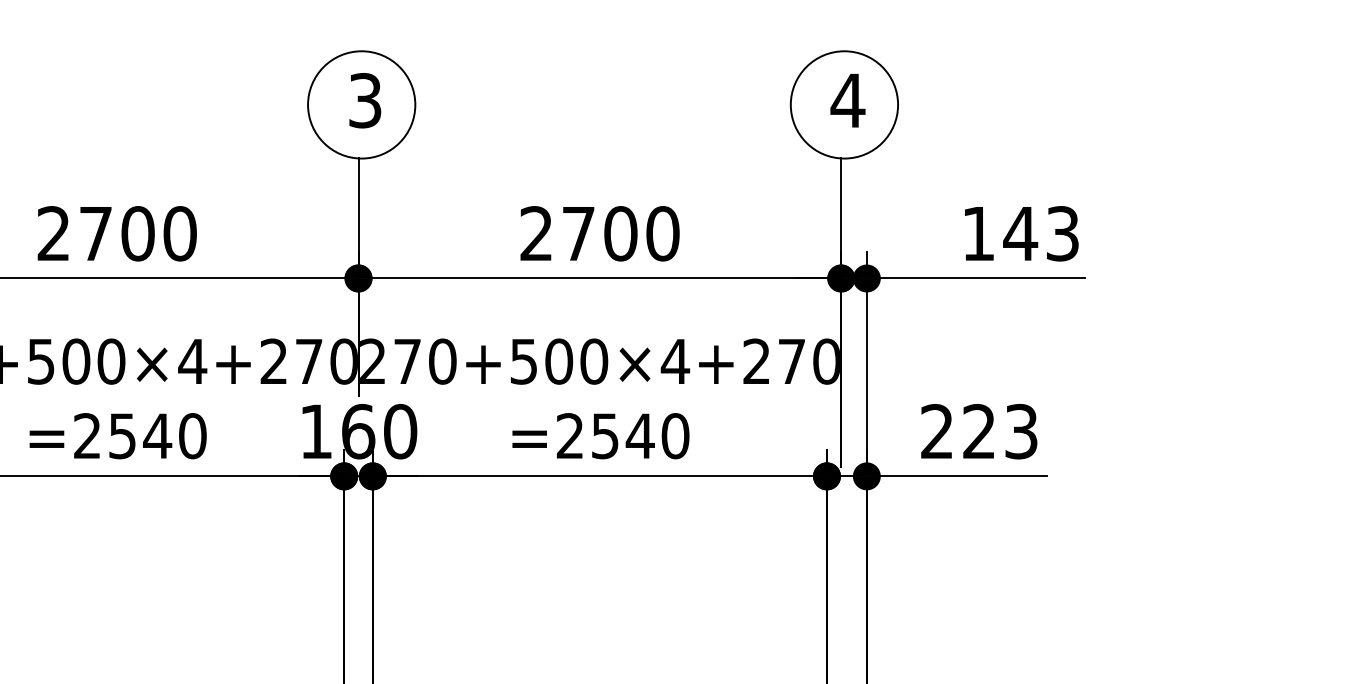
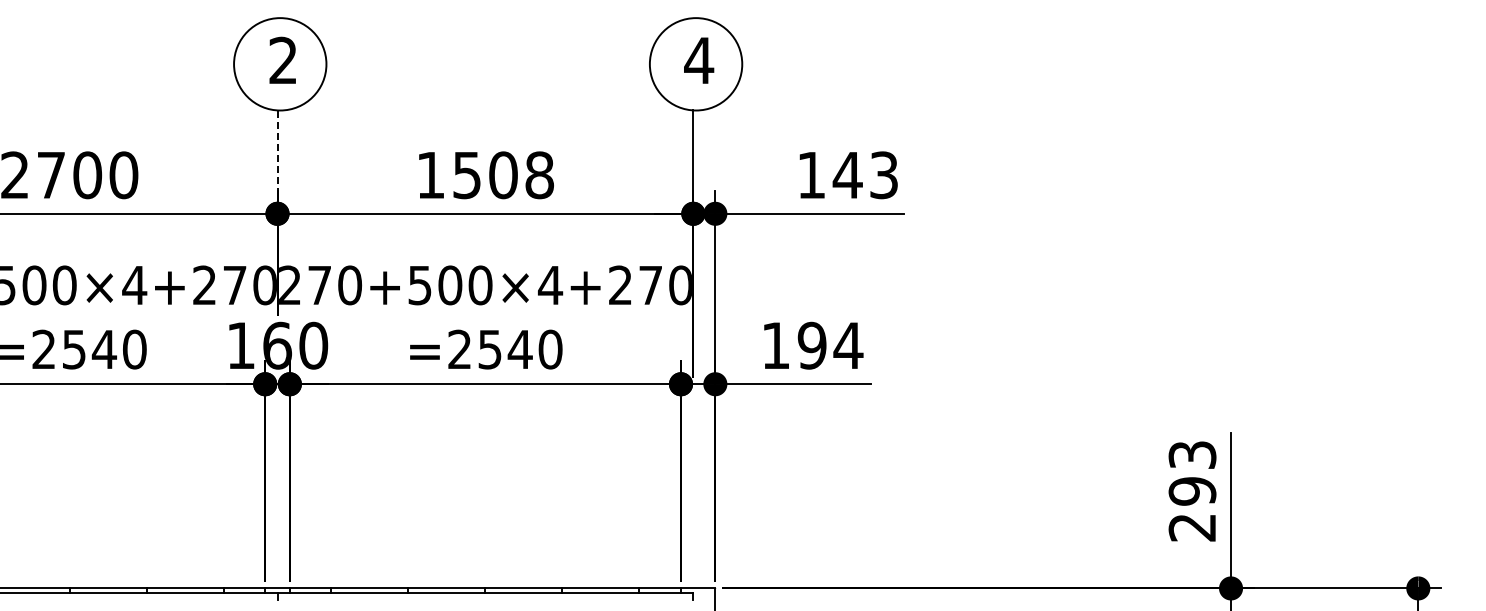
text: (364, 100) -> (282, 60), 3 -> 2
line: (358, 207) -> (277, 152), solid -> dashed
text: (599, 234) -> (485, 175), 2700 -> 1508
text: (979, 431) -> (812, 345), 223 -> 194

